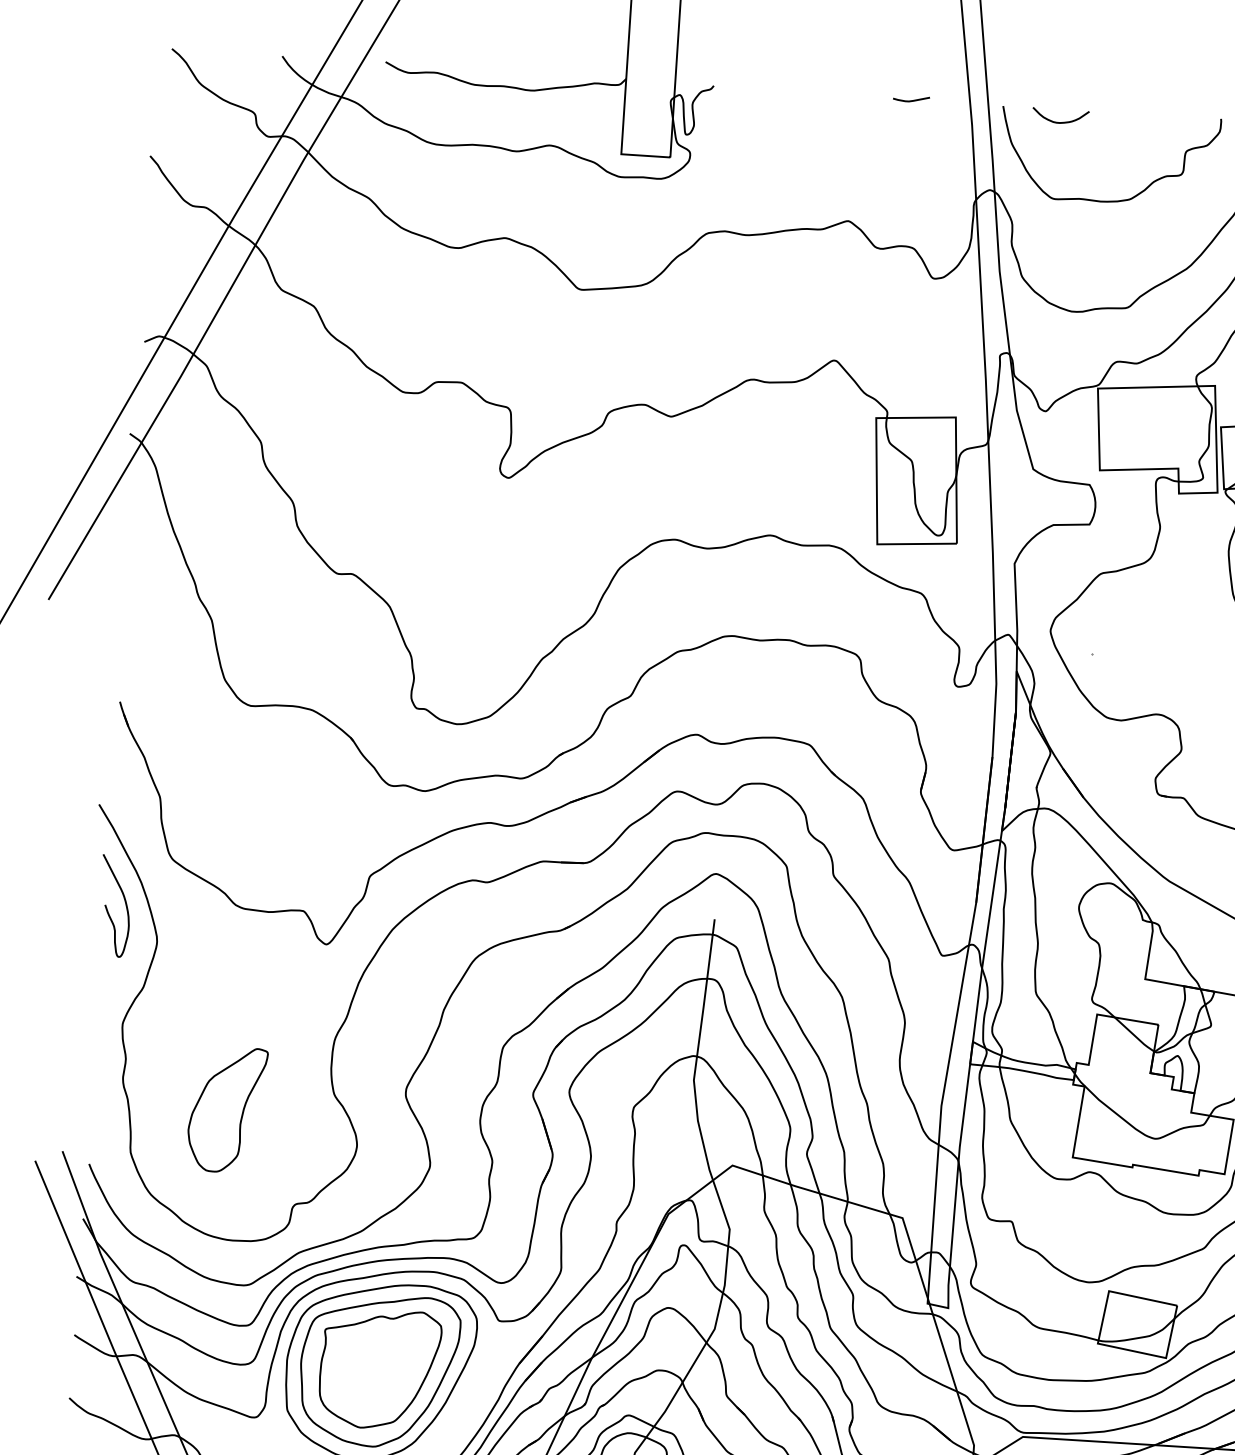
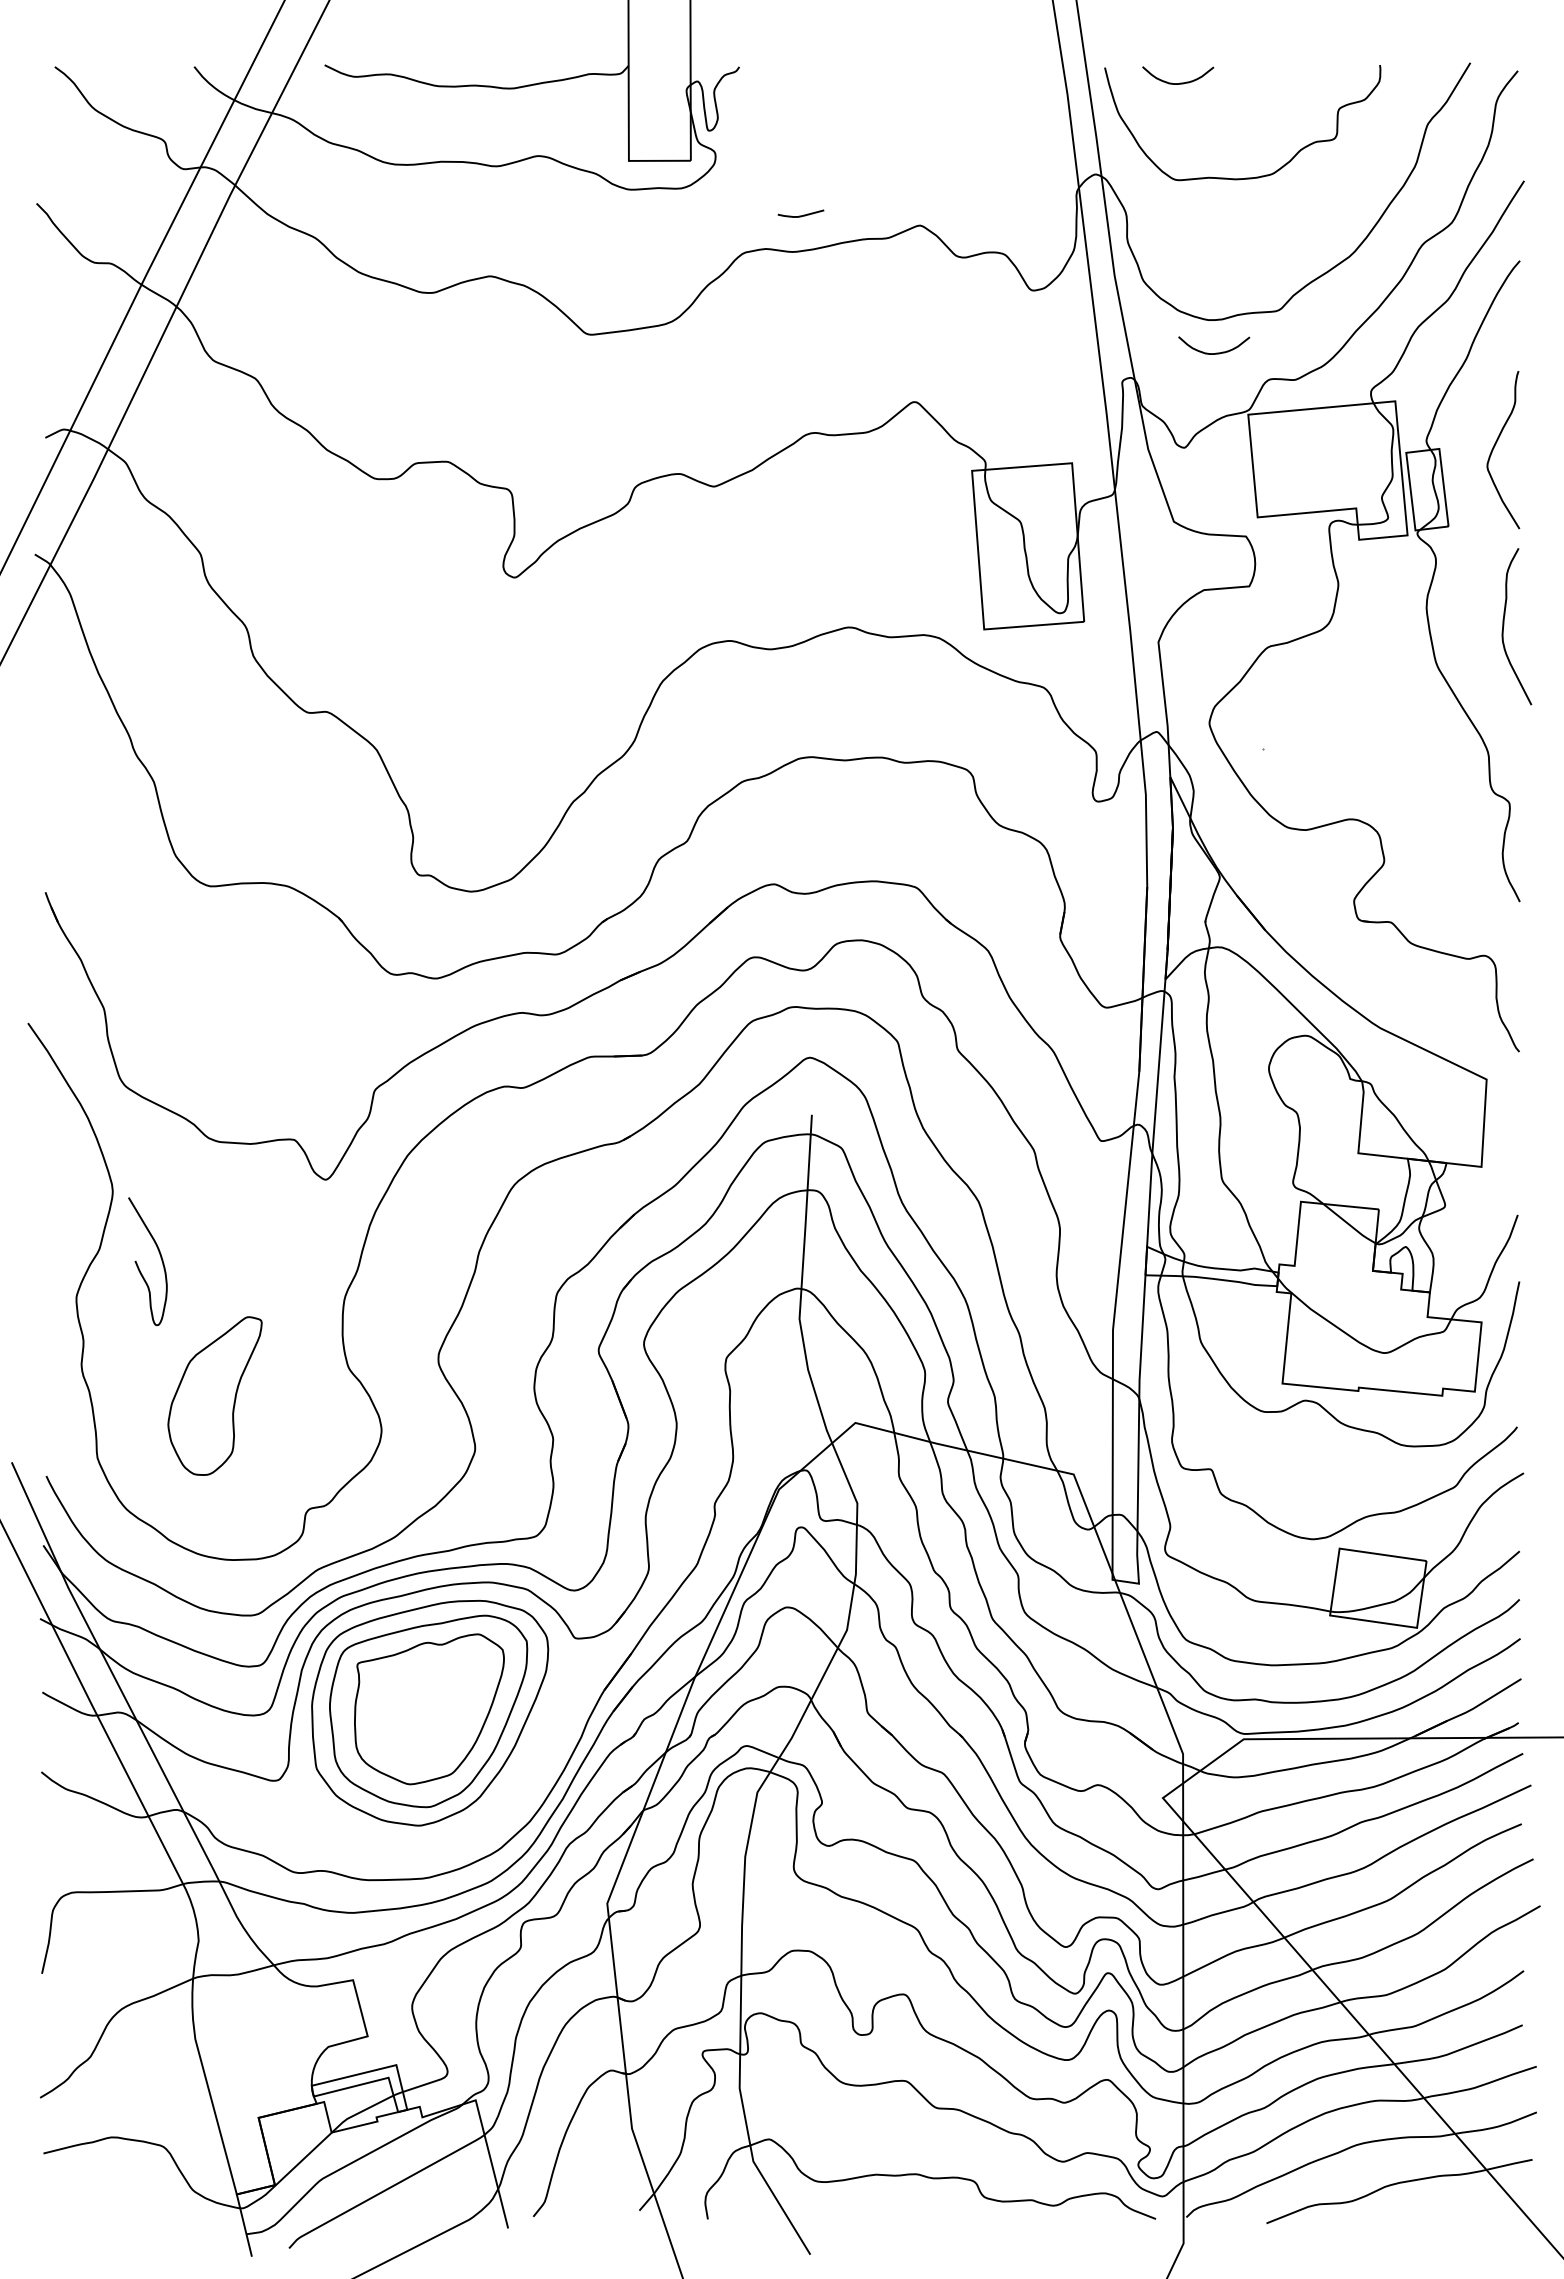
curve: (910, 100) -> (800, 215), moved
curve: (1076, 337) -> (1216, 352), added
curve: (107, 908) -> (138, 1265), moved

